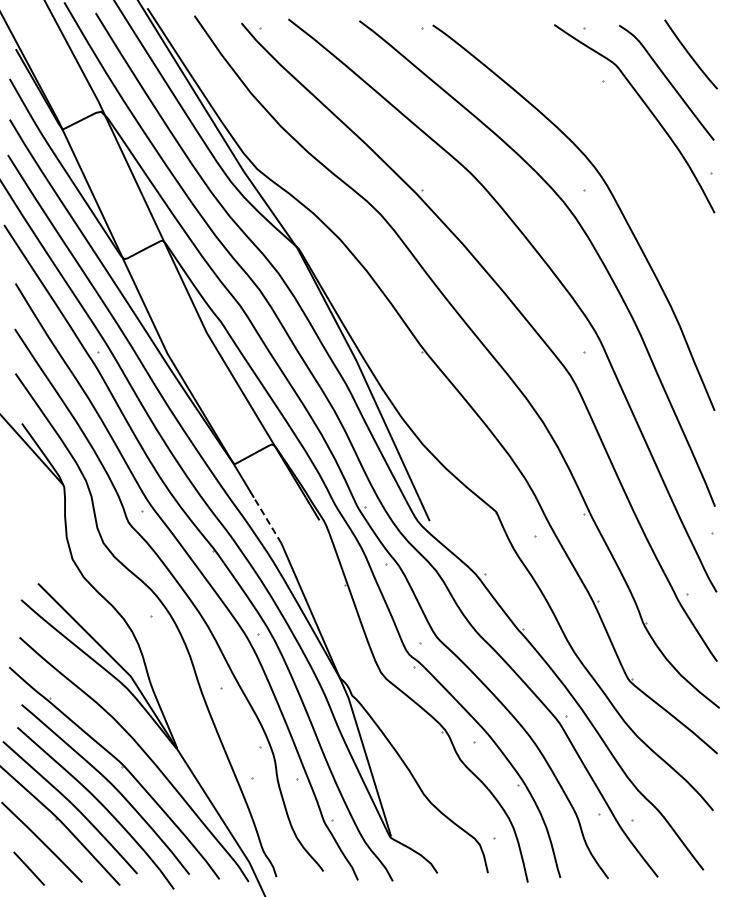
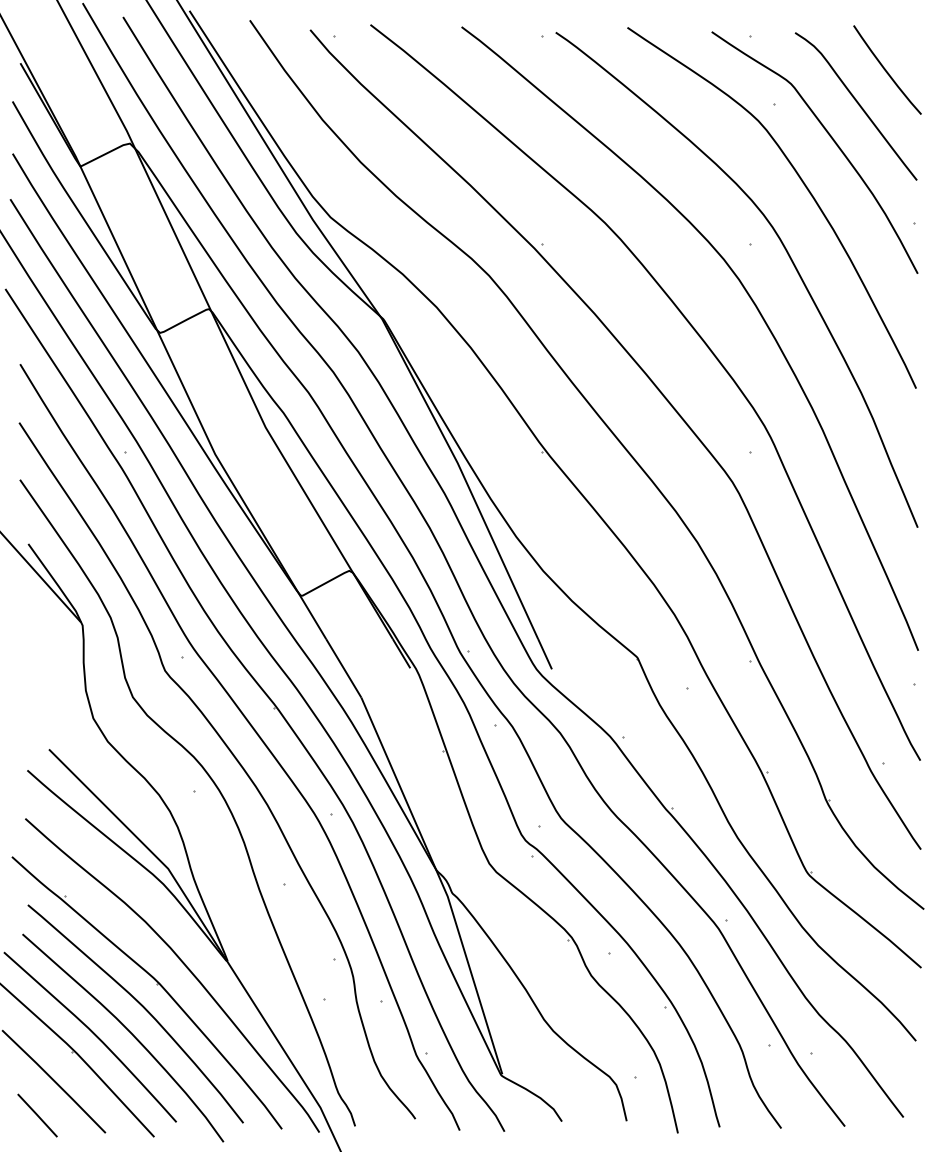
curve: (626, 145) -> (804, 186), added
line: (267, 520) -> (343, 668), dashed -> solid

